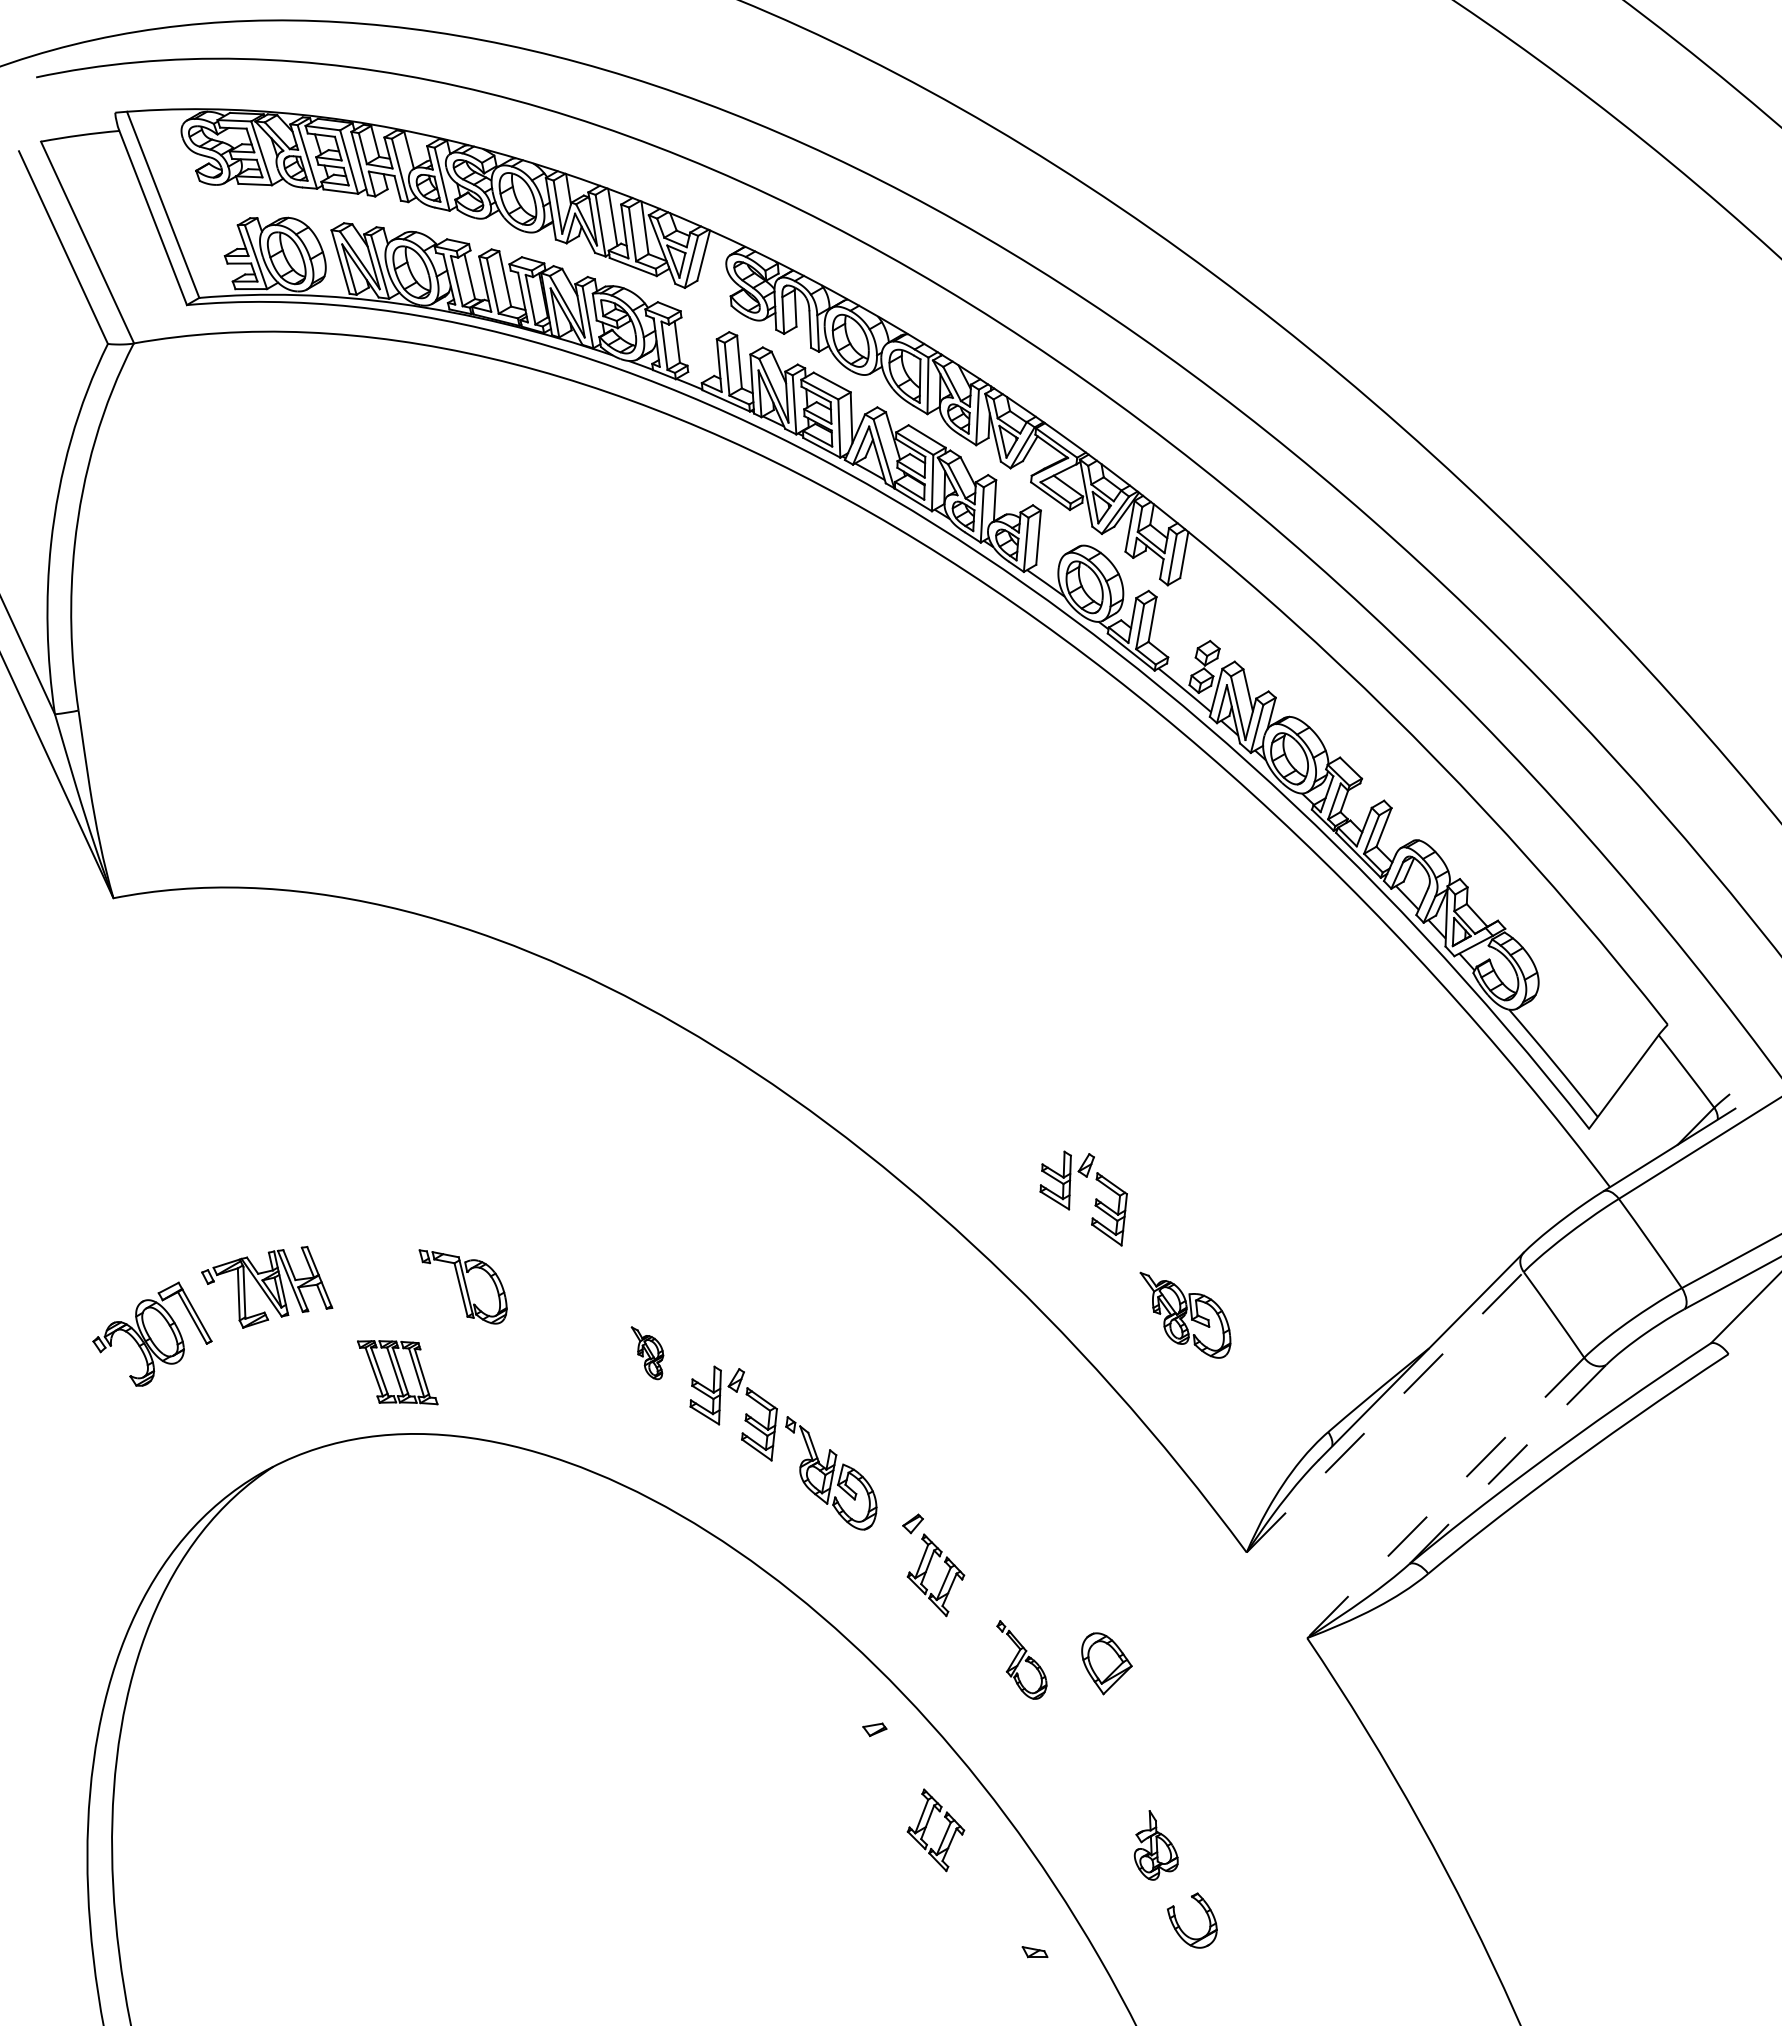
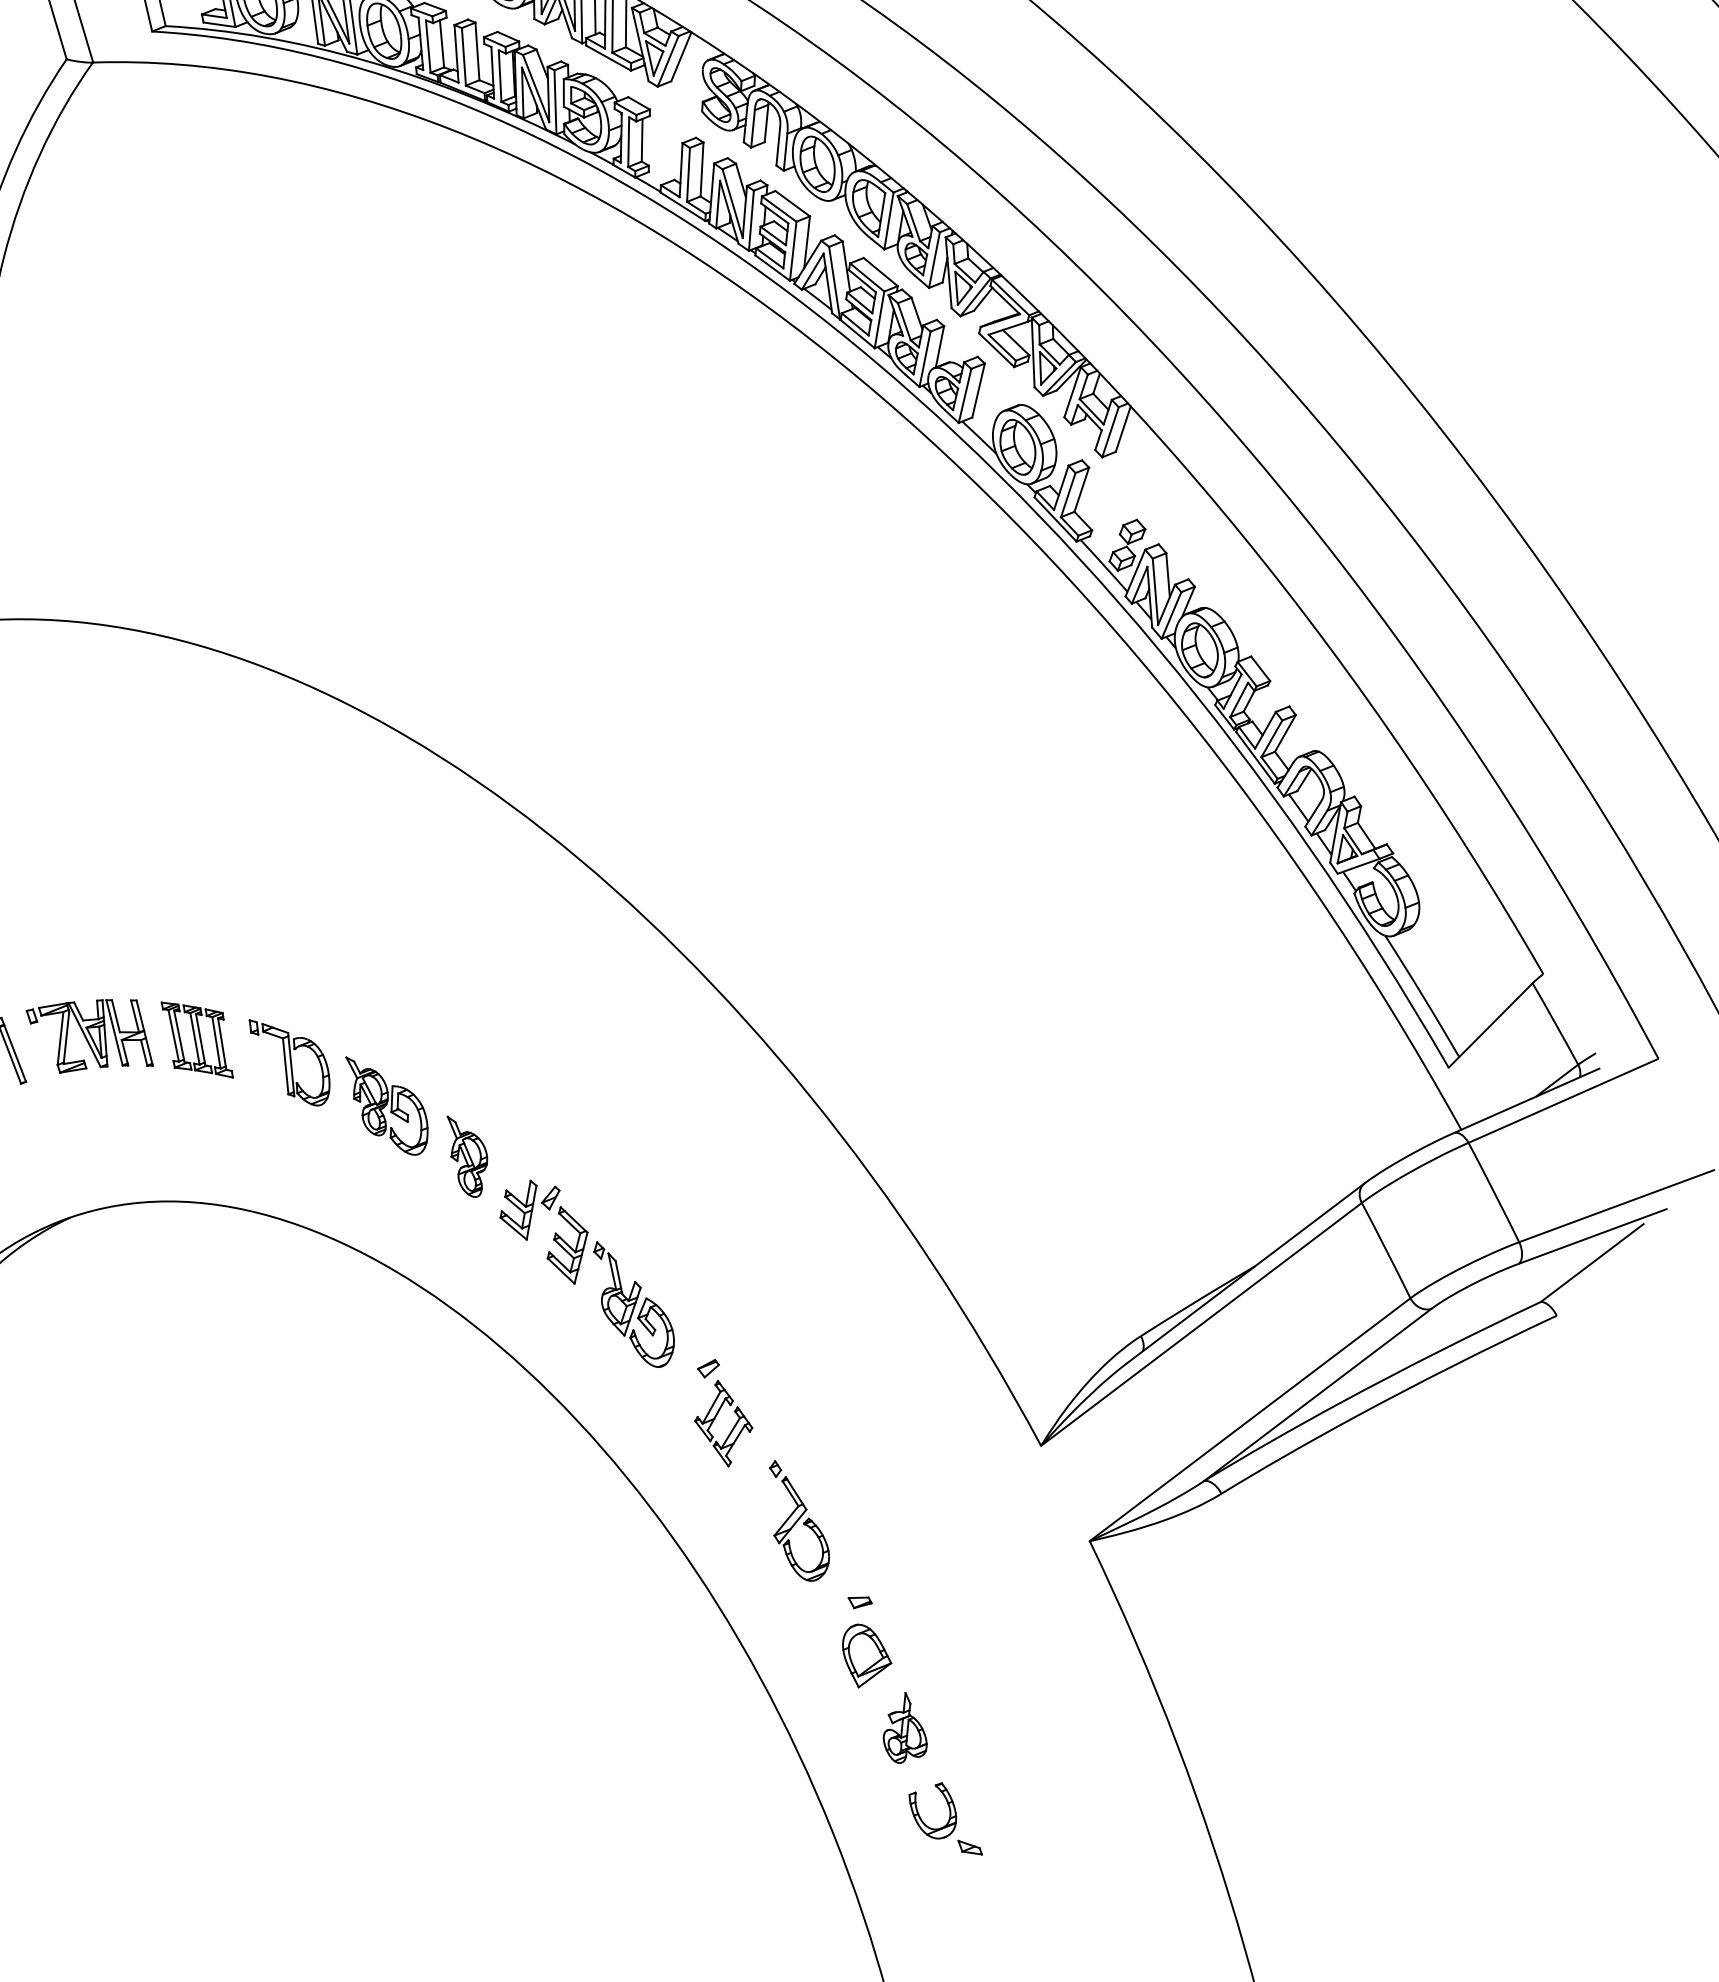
part: (1095, 1198) -> (939, 1066), removed
part: (1185, 1314) -> (385, 1106), moved
part: (647, 1353) -> (464, 1157), size x1.43
part: (397, 1372) -> (197, 1039), moved
line: (1385, 1411) -> (1201, 1323), dashed -> solid
line: (1507, 1464) -> (1317, 1394), dashed -> solid
line: (1445, 1498) -> (1249, 1420), dashed -> solid
part: (1021, 1659) -> (798, 1521), size x1.43
part: (1106, 1663) -> (866, 1656), moved
part: (874, 1729) -> (859, 1602), moved
part: (927, 1826) -> (678, 1676), removed
part: (1034, 1952) -> (969, 1848), moved

